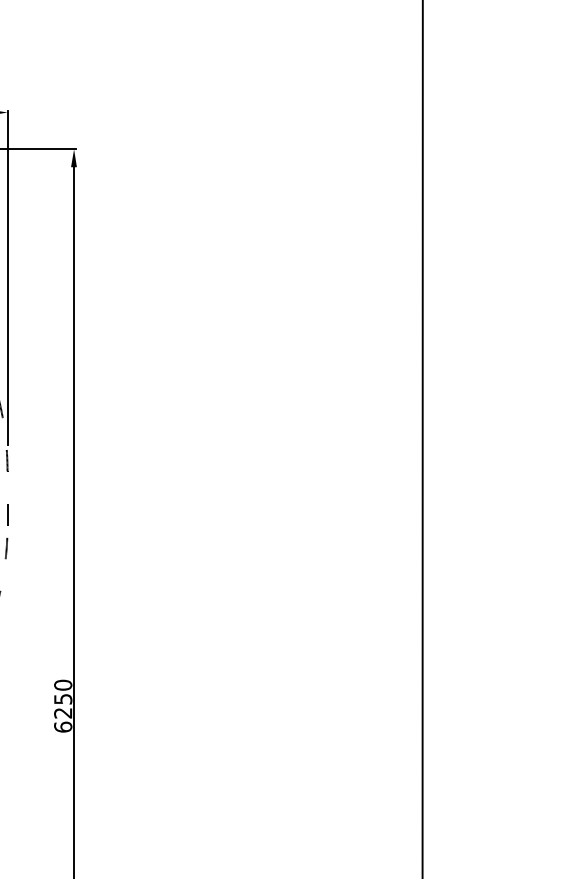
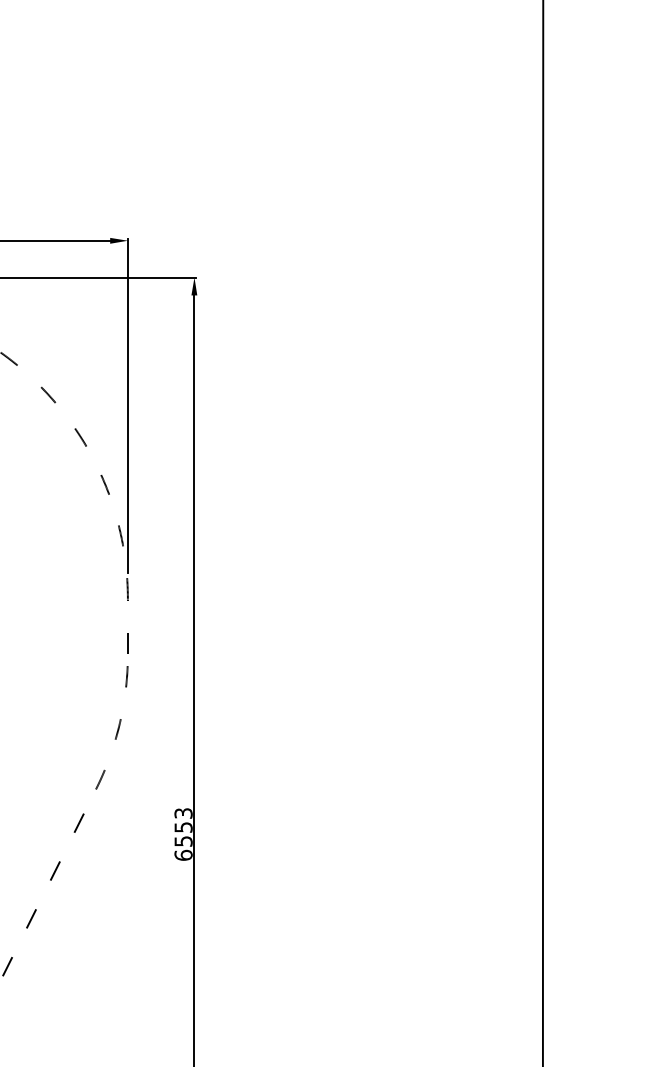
text: (63, 699) -> (183, 827), 6250 -> 6553

